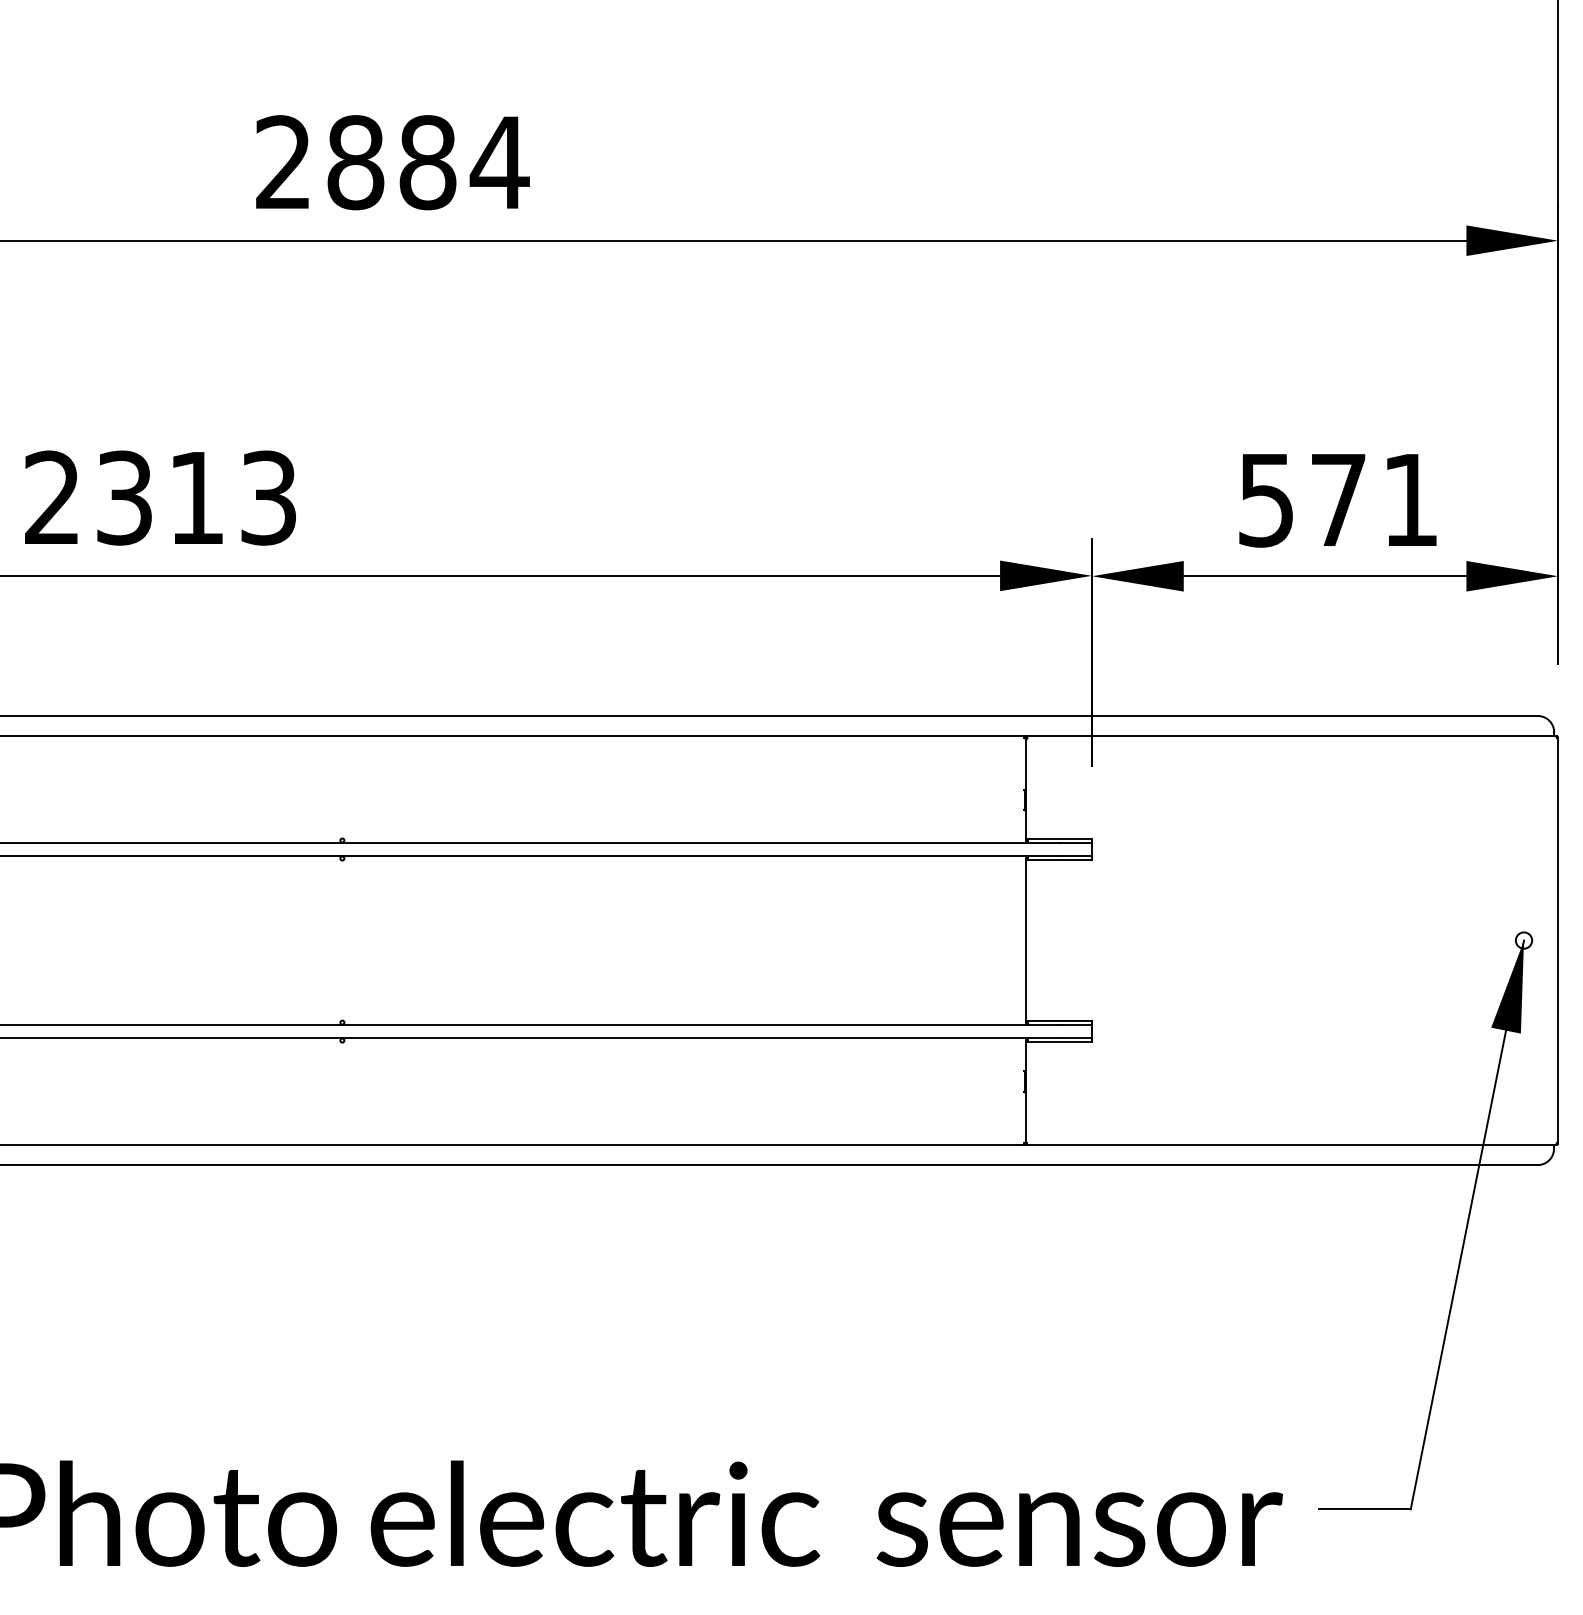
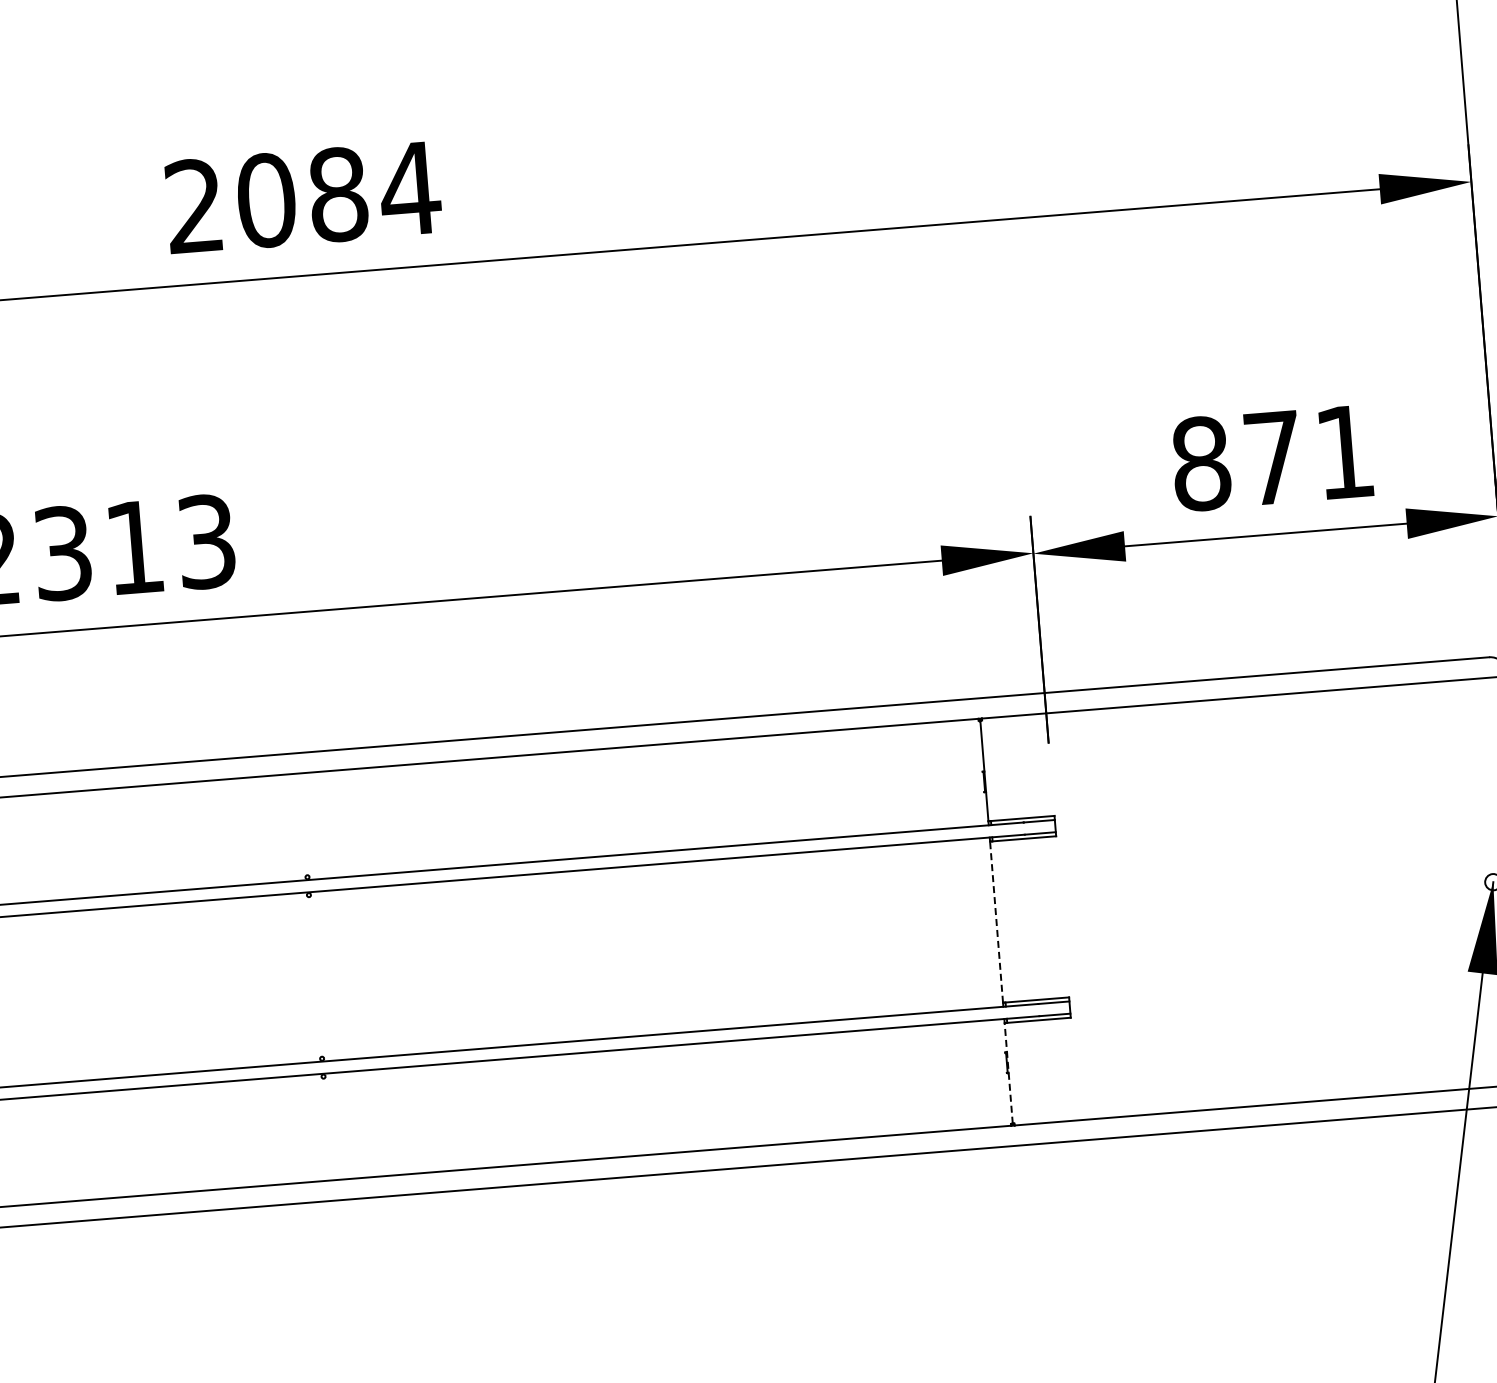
text: (355, 162) -> (266, 200), 2884 -> 2084
text: (1266, 499) -> (1201, 463), 571 -> 871
line: (1025, 940) -> (996, 922), solid -> dashed
line: (1025, 1091) -> (1008, 1072), solid -> dashed

